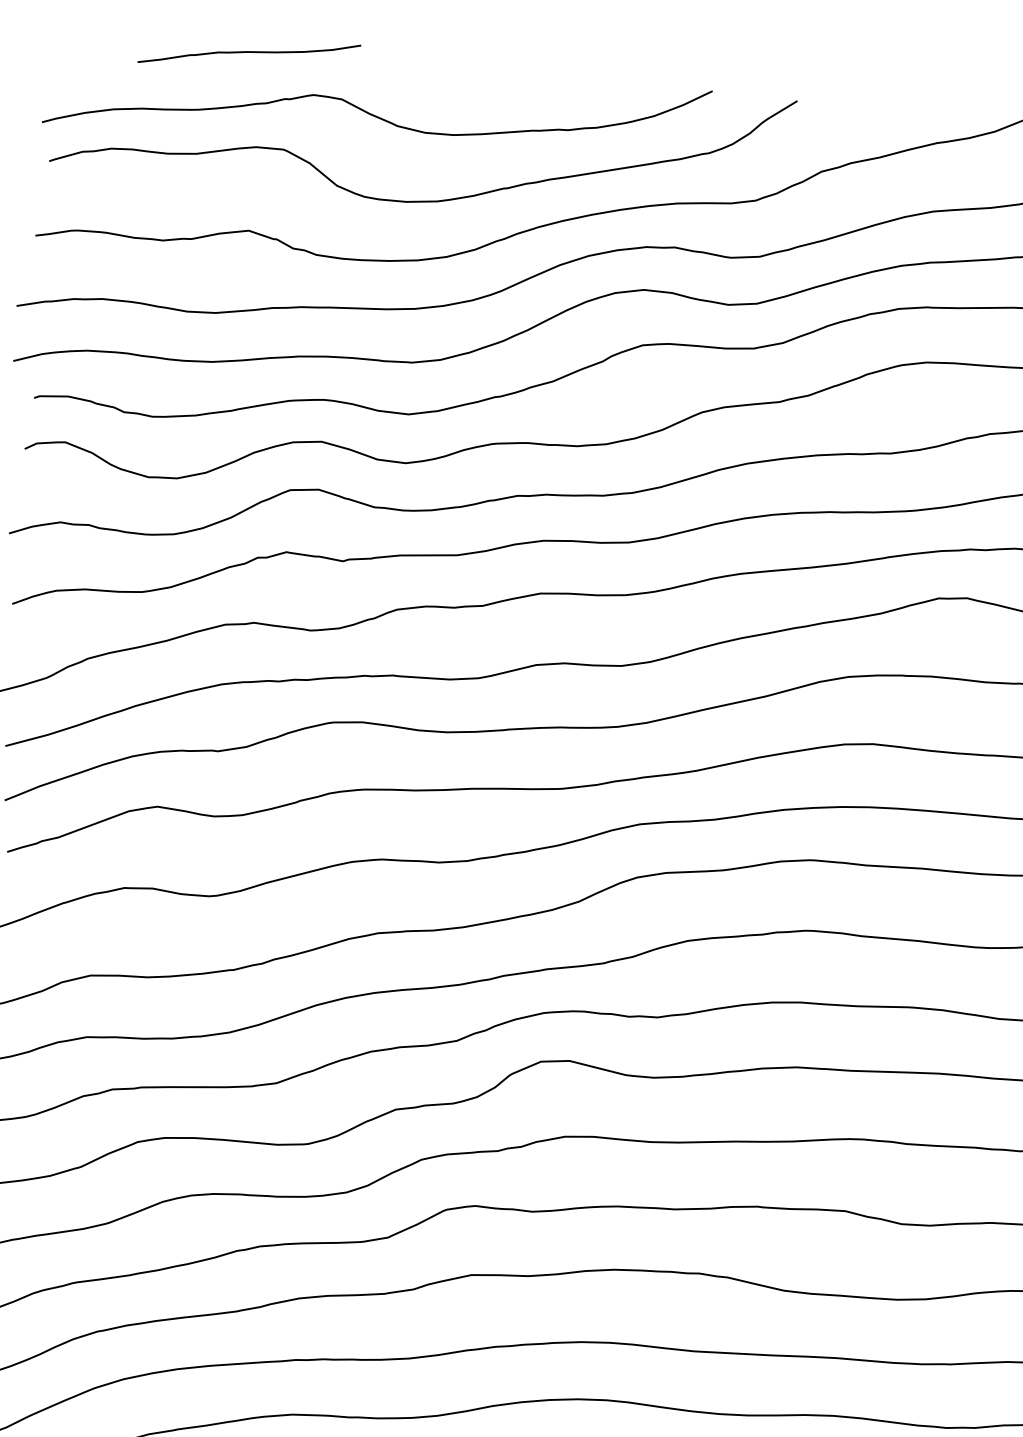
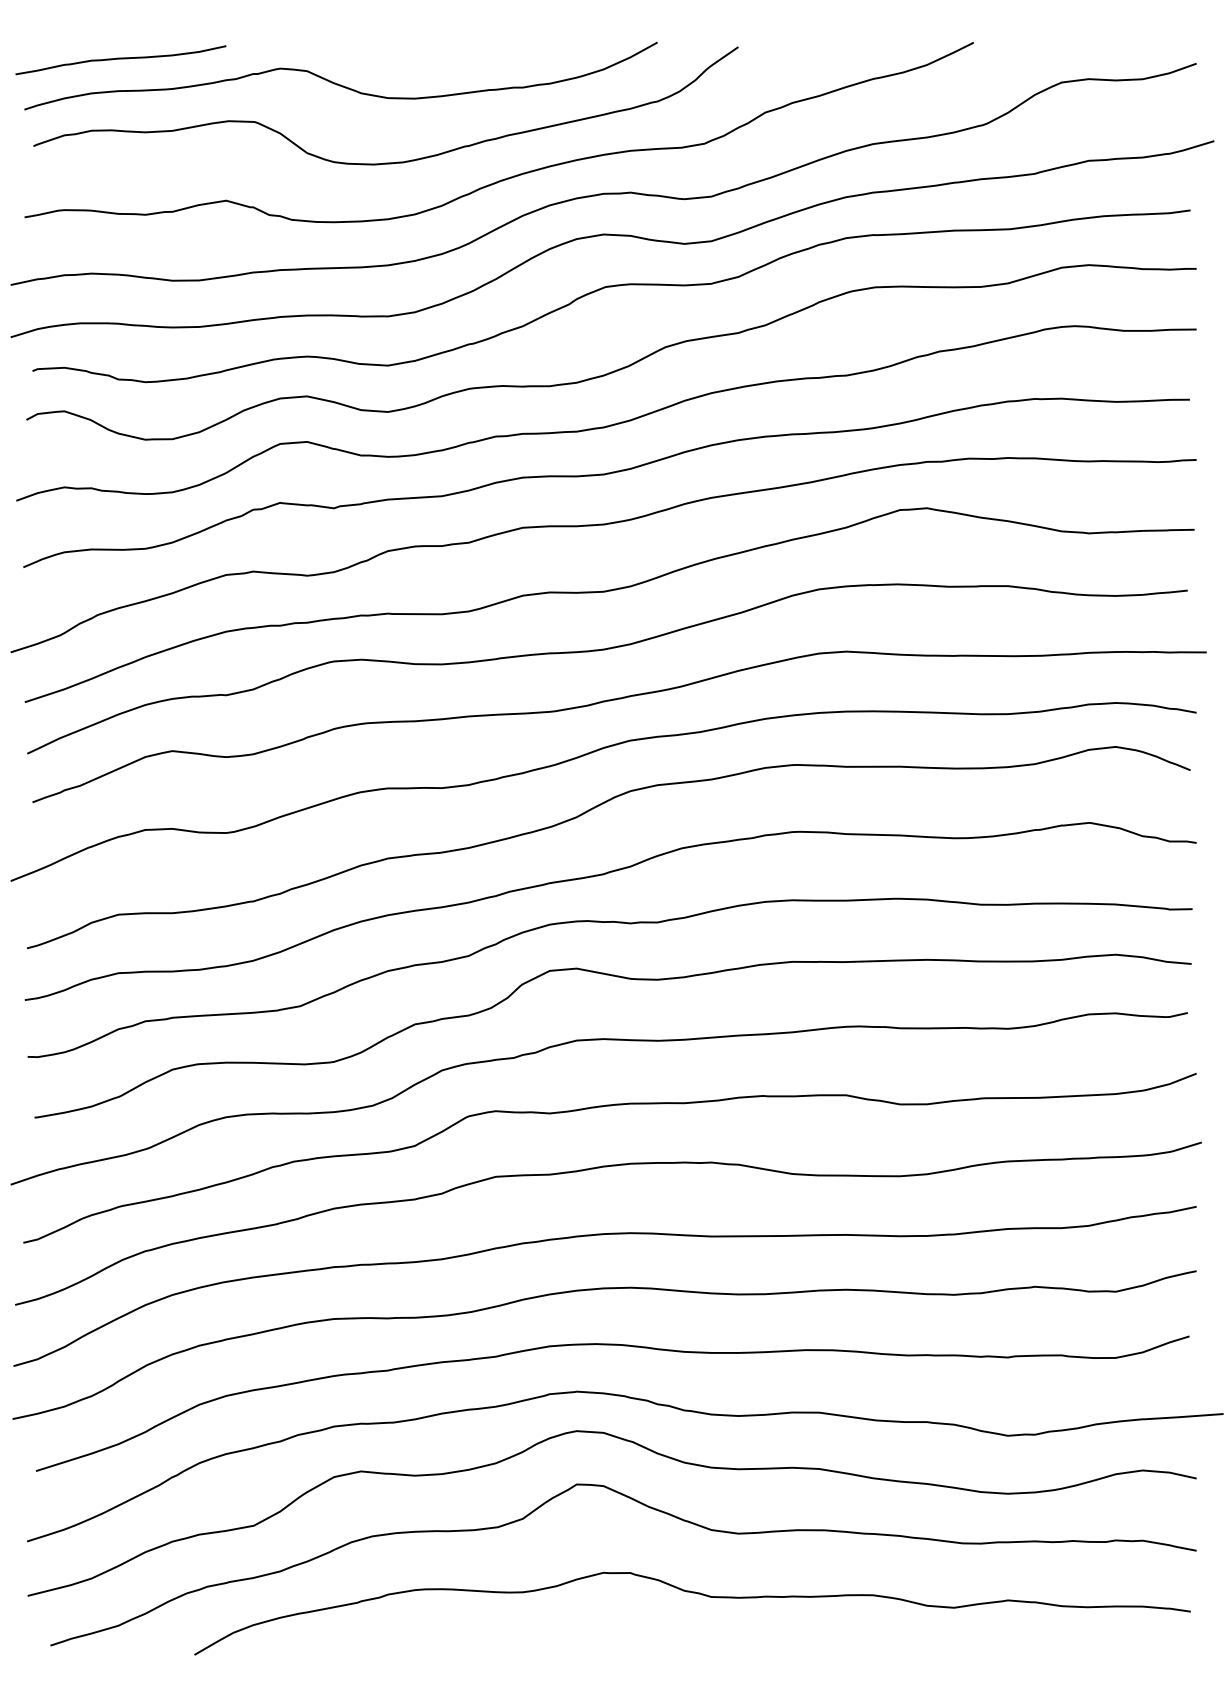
curve: (248, 53) -> (120, 59), moved

